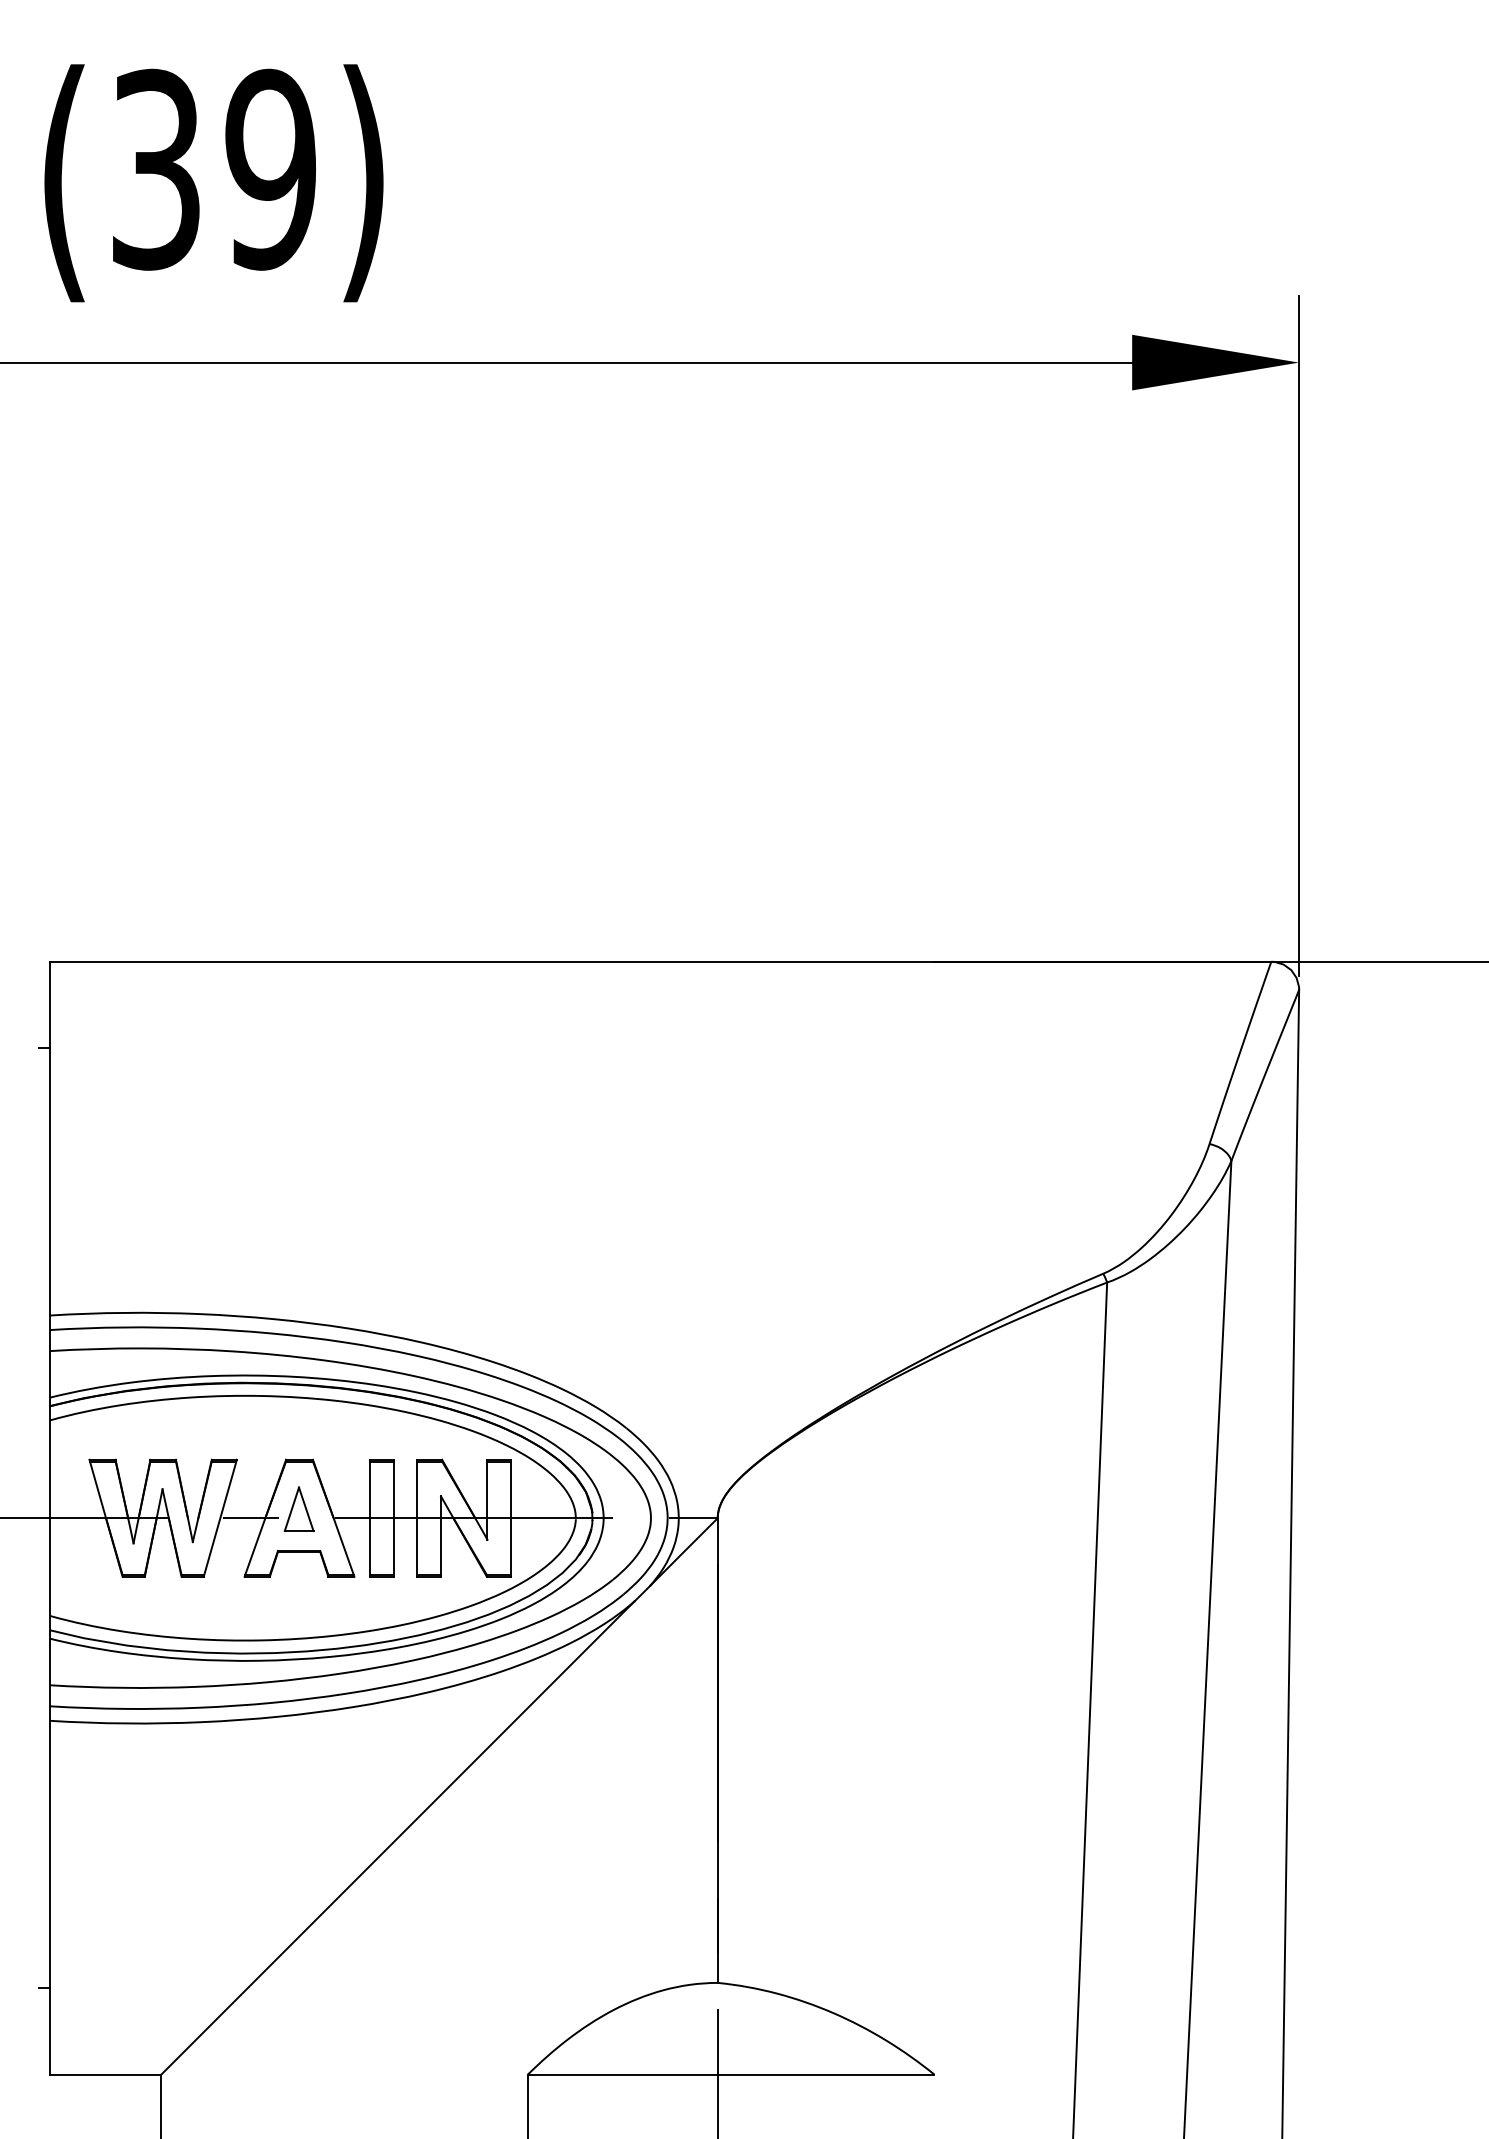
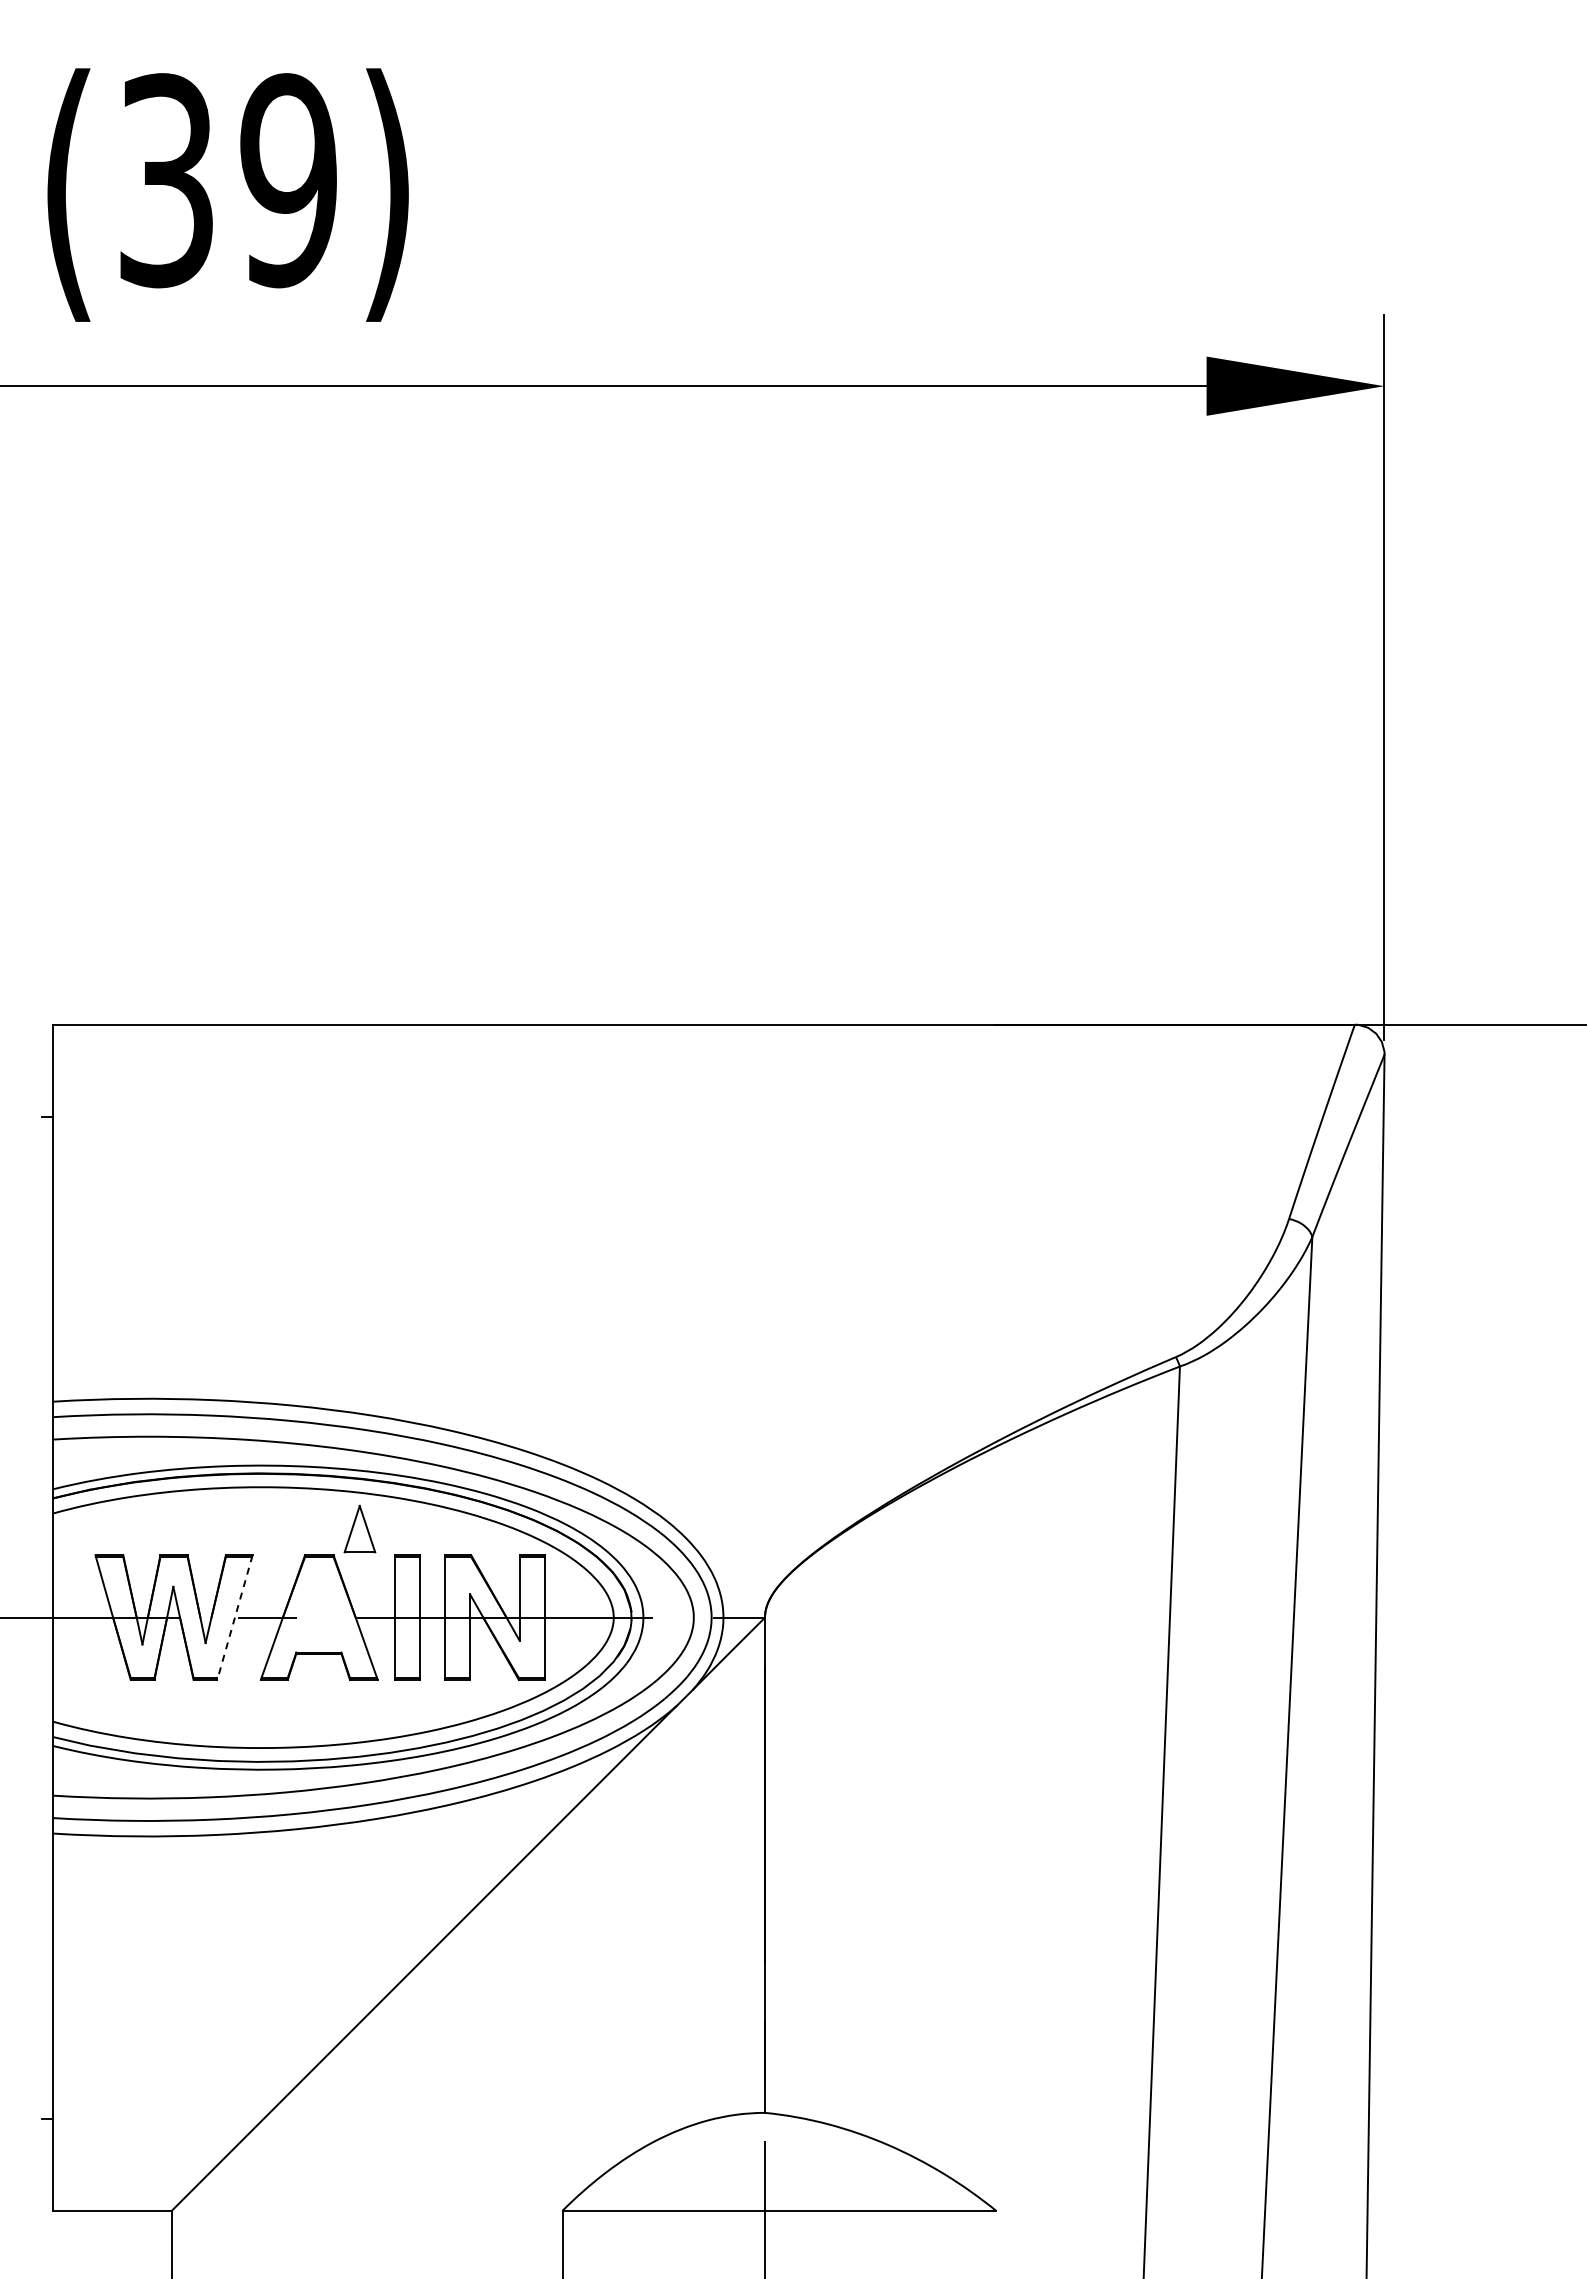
part: (298, 1509) -> (359, 1529), moved
line: (219, 1518) -> (234, 1617), solid -> dashed

